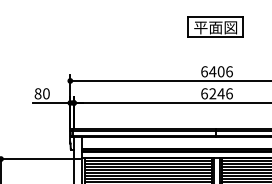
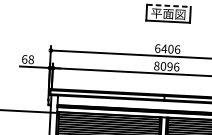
line: (215, 17) -> (168, 5), solid -> dashed
text: (41, 93) -> (27, 59), 80 -> 68
text: (212, 93) -> (163, 66), 6246 -> 8096

